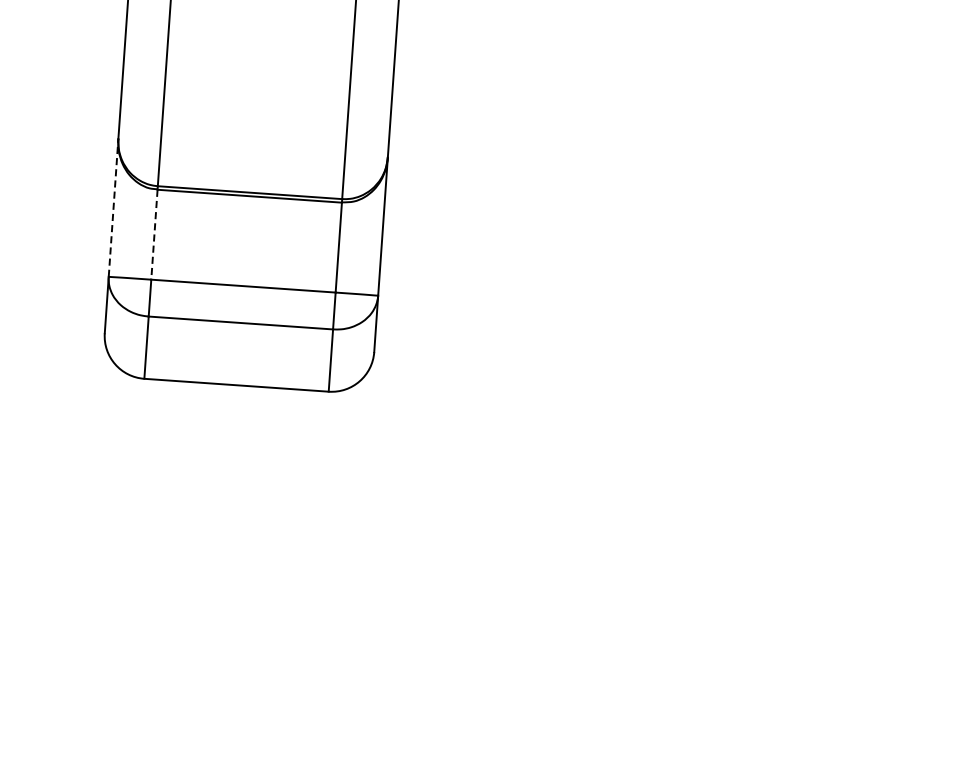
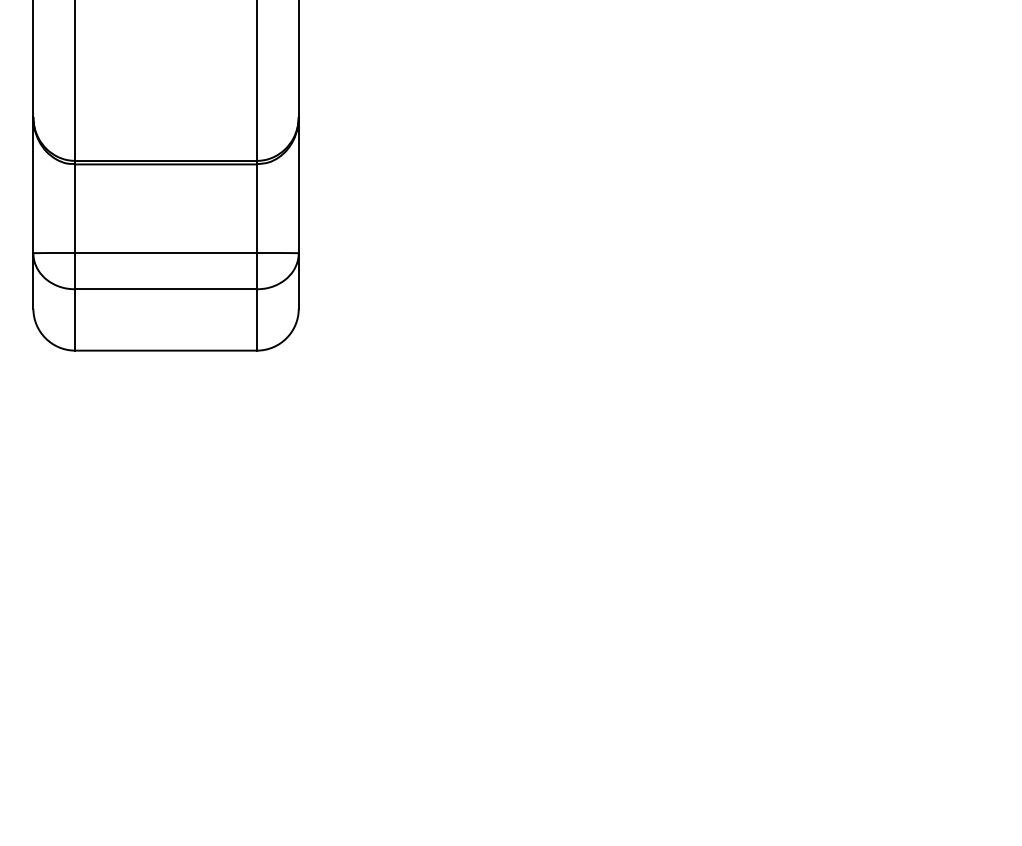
line: (113, 207) -> (33, 184), dashed -> solid
line: (154, 235) -> (75, 209), dashed -> solid

